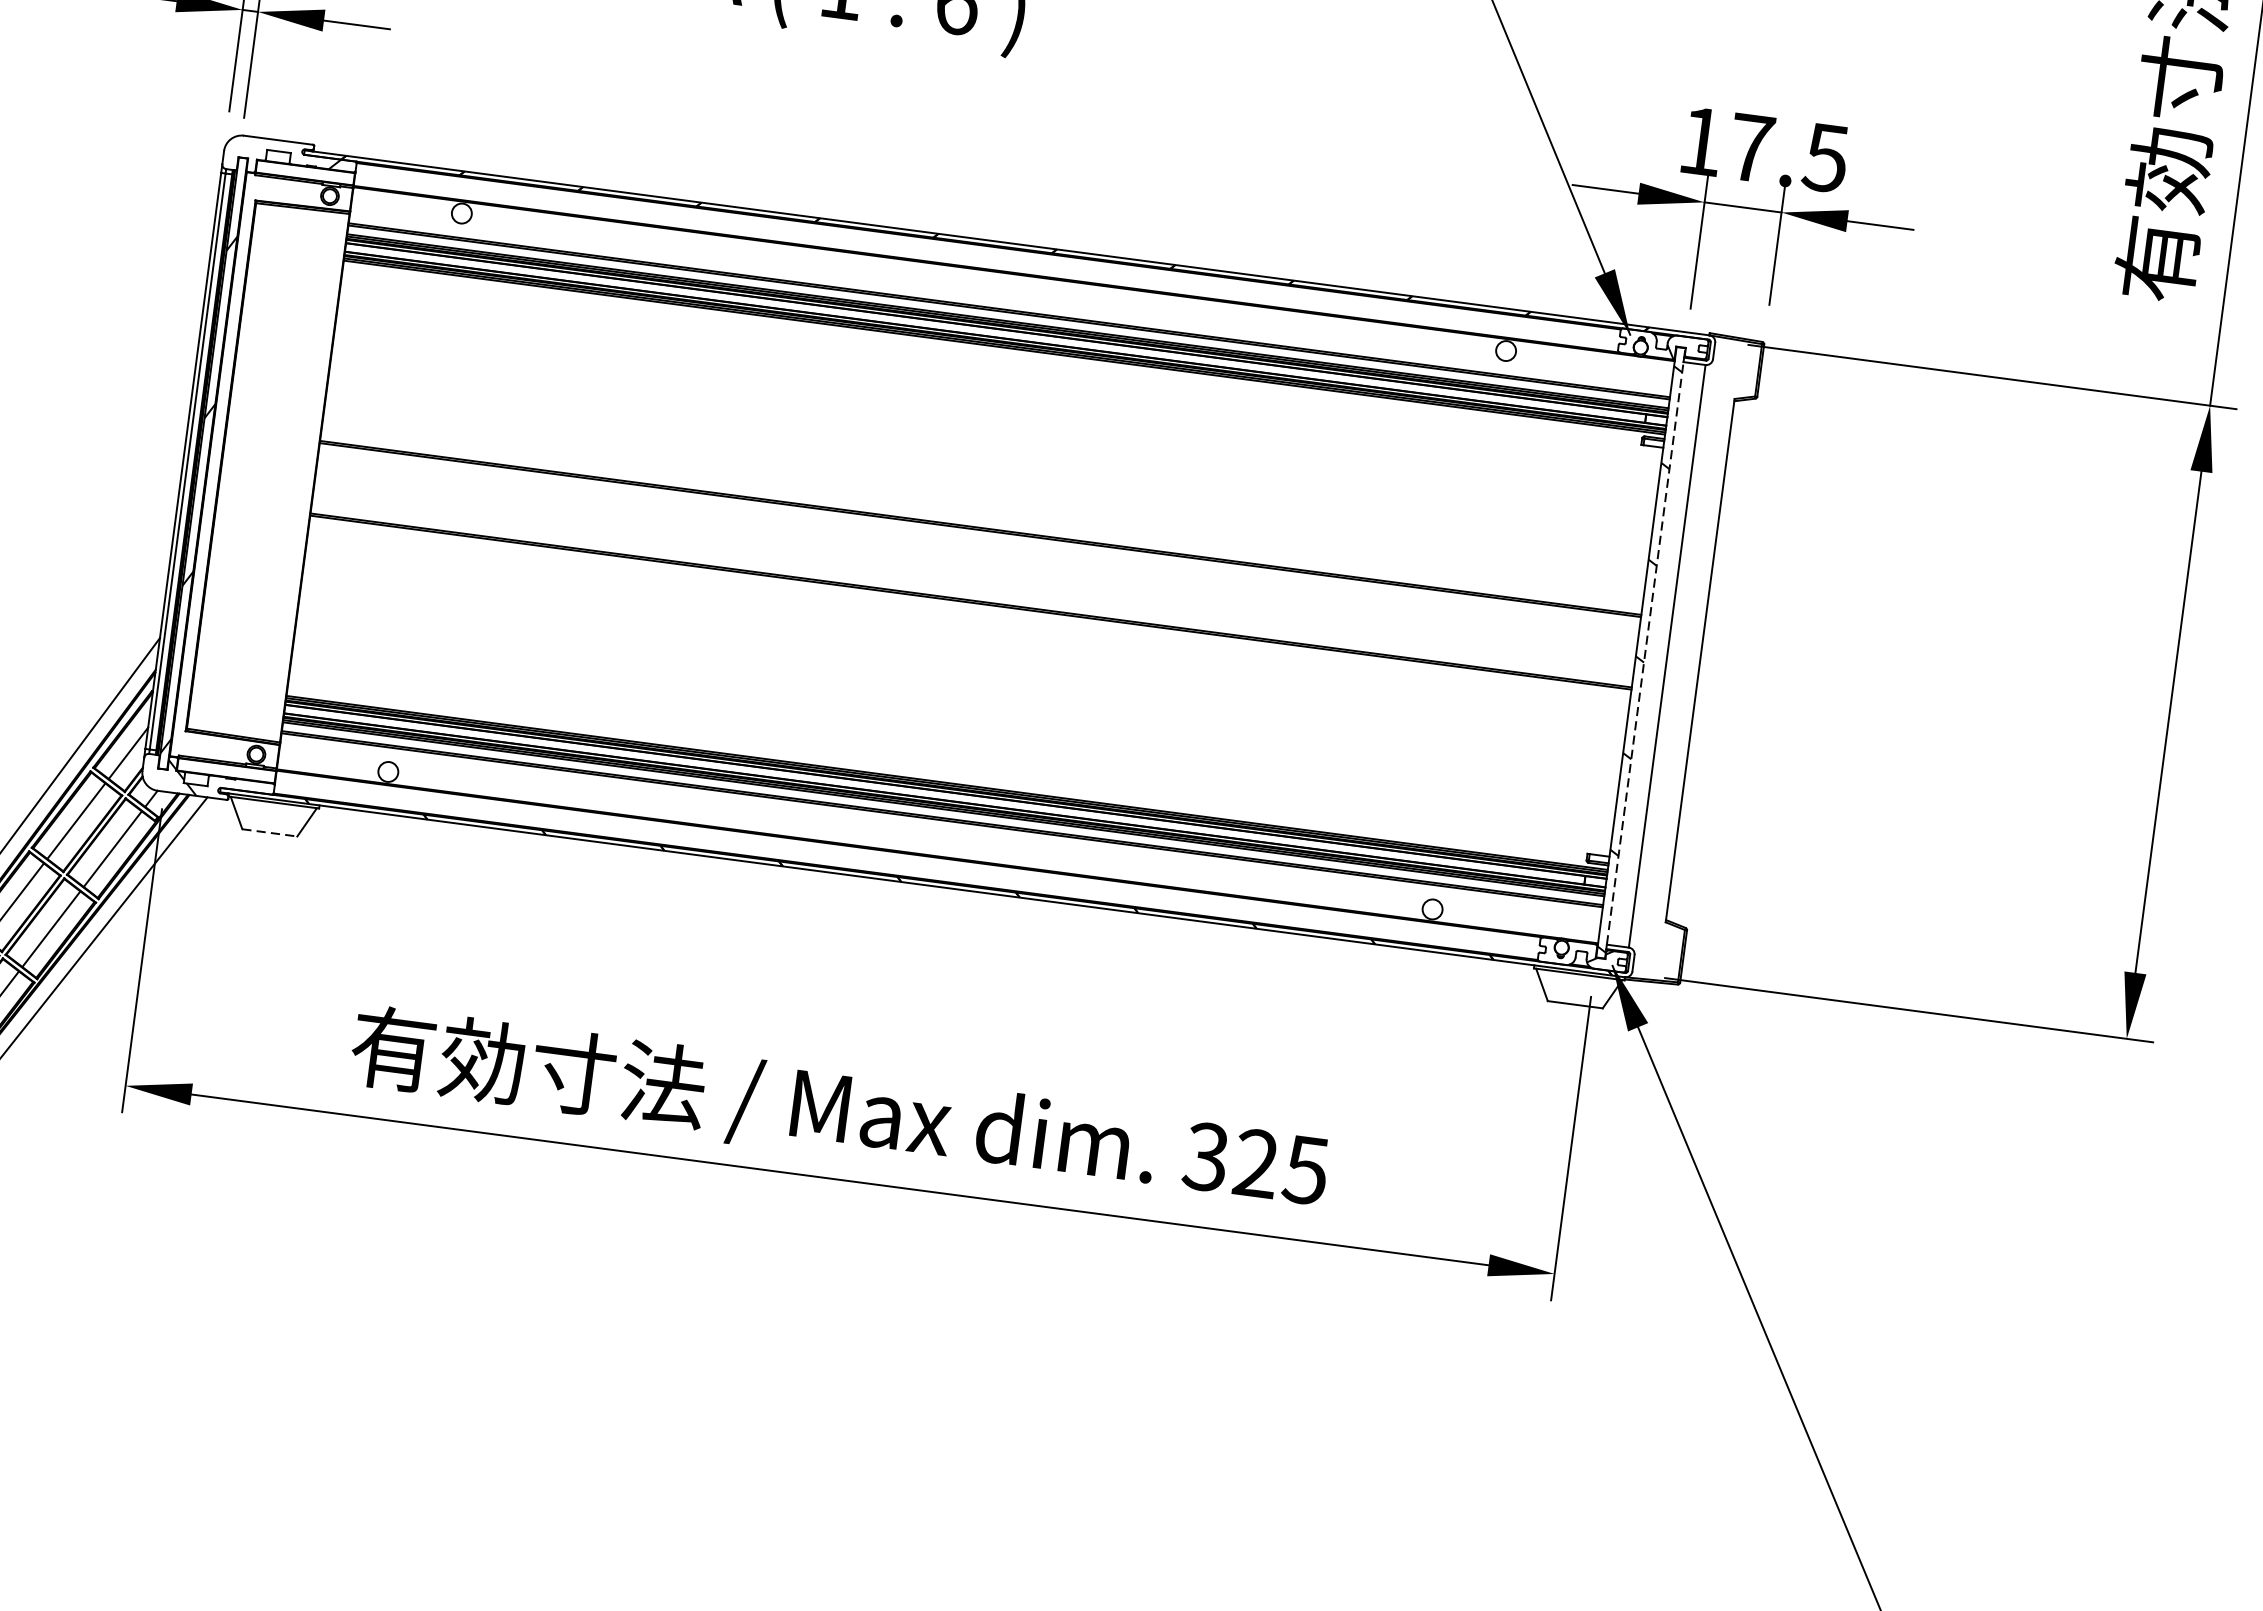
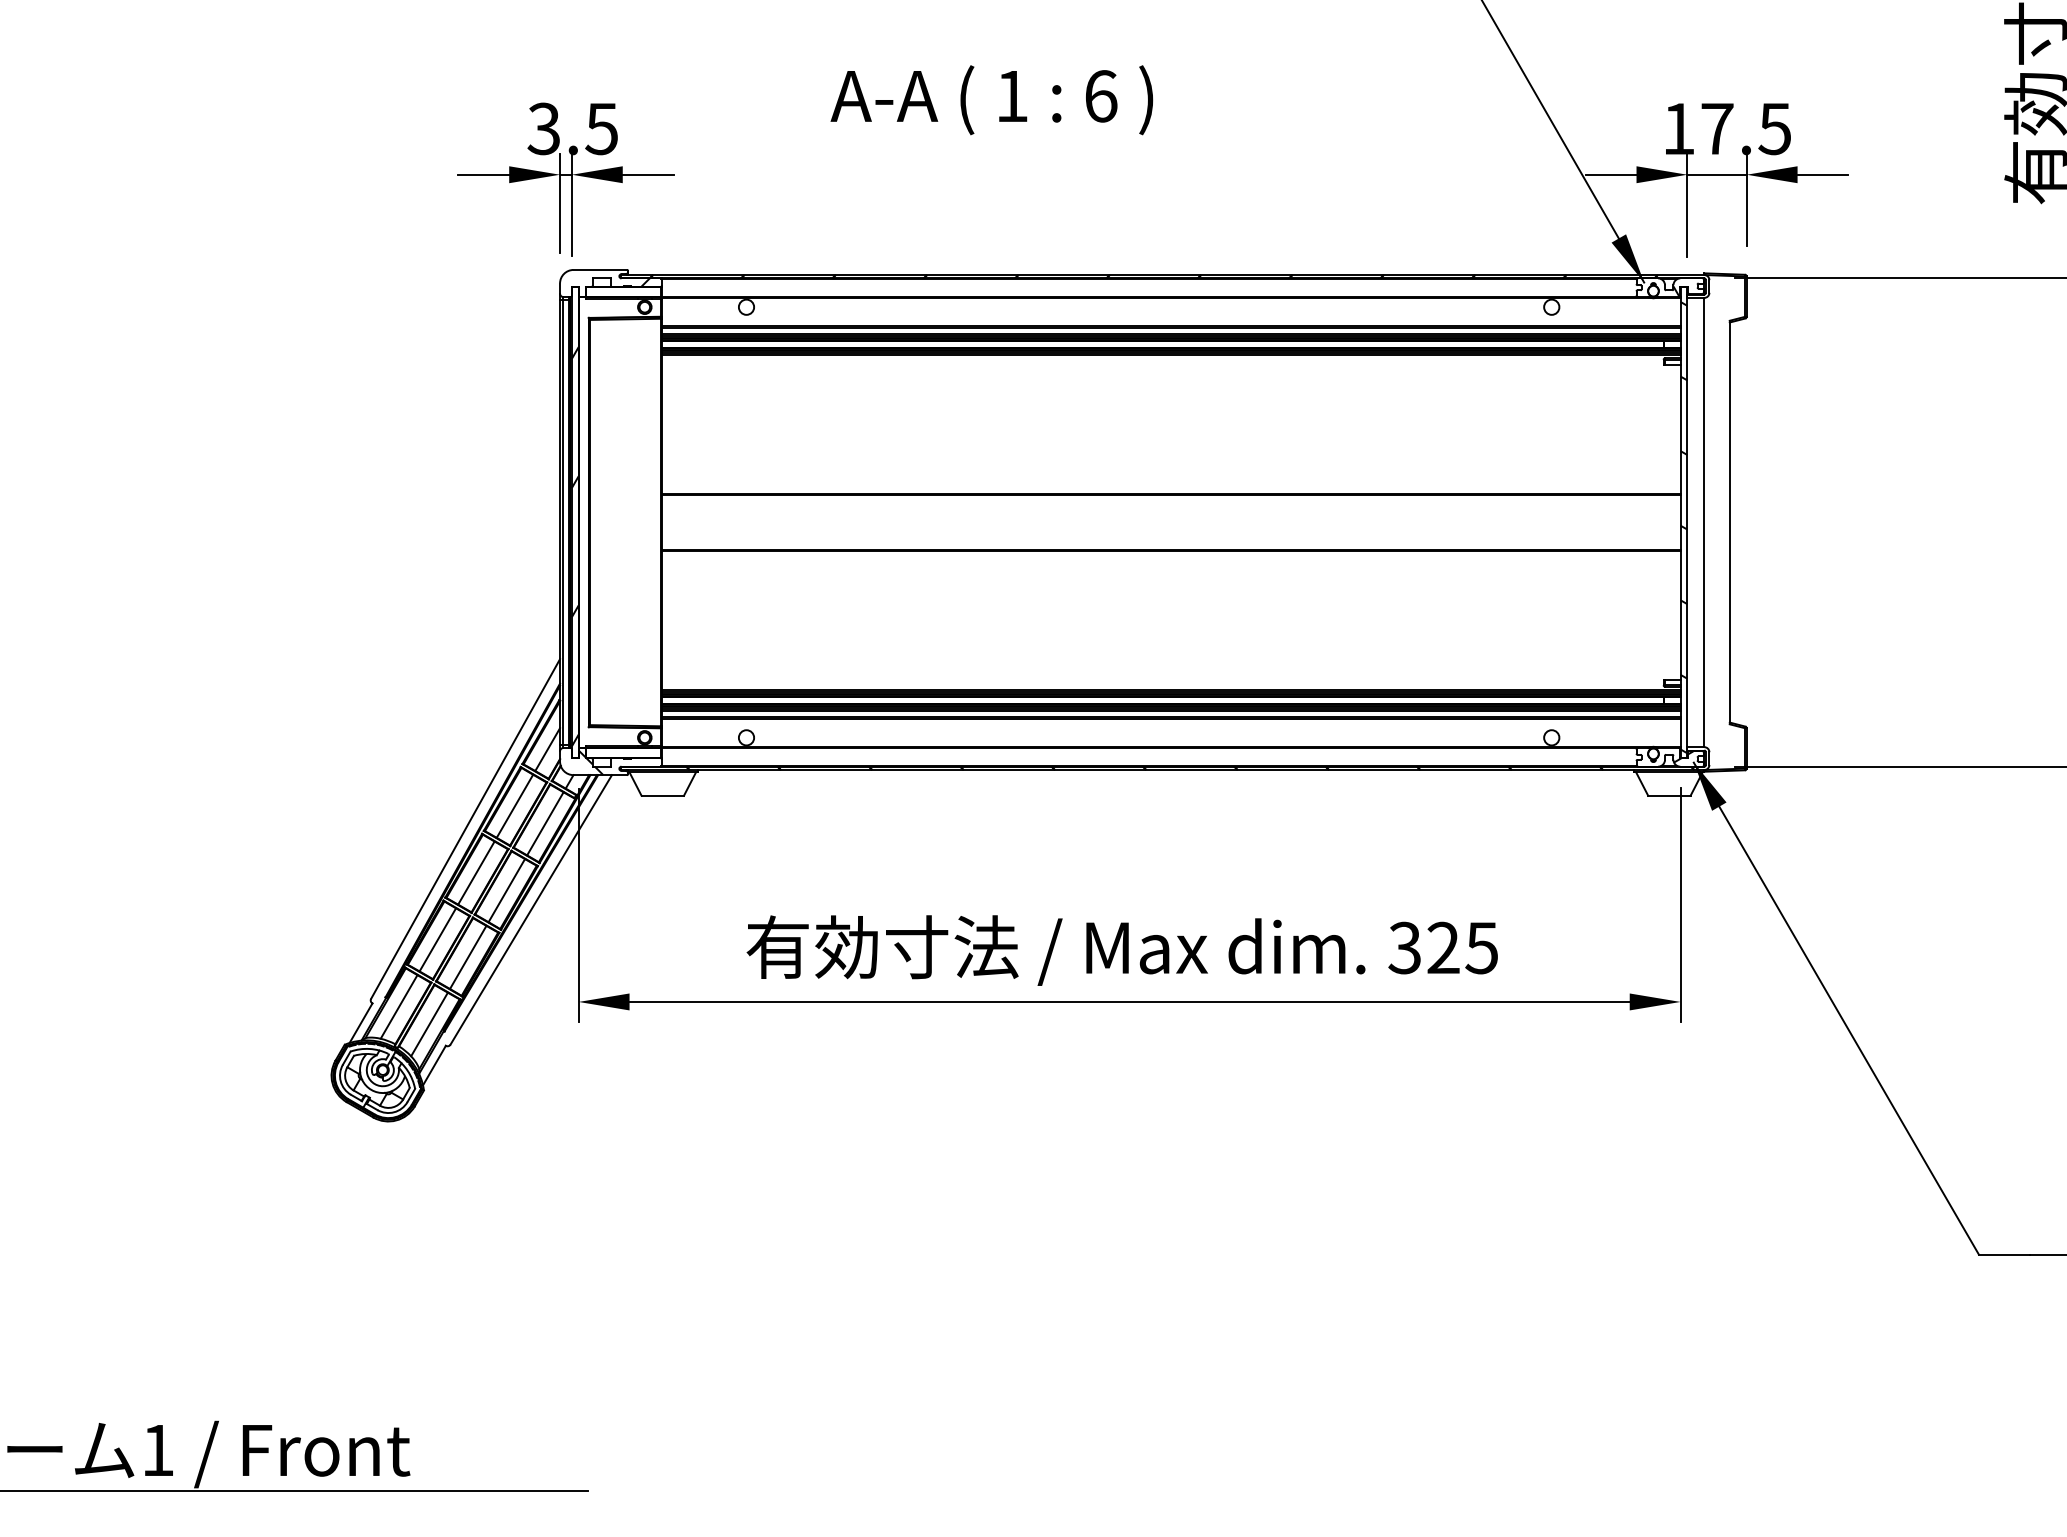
line: (1645, 653) -> (1687, 522), dashed -> solid
line: (270, 832) -> (663, 795), dashed -> solid

